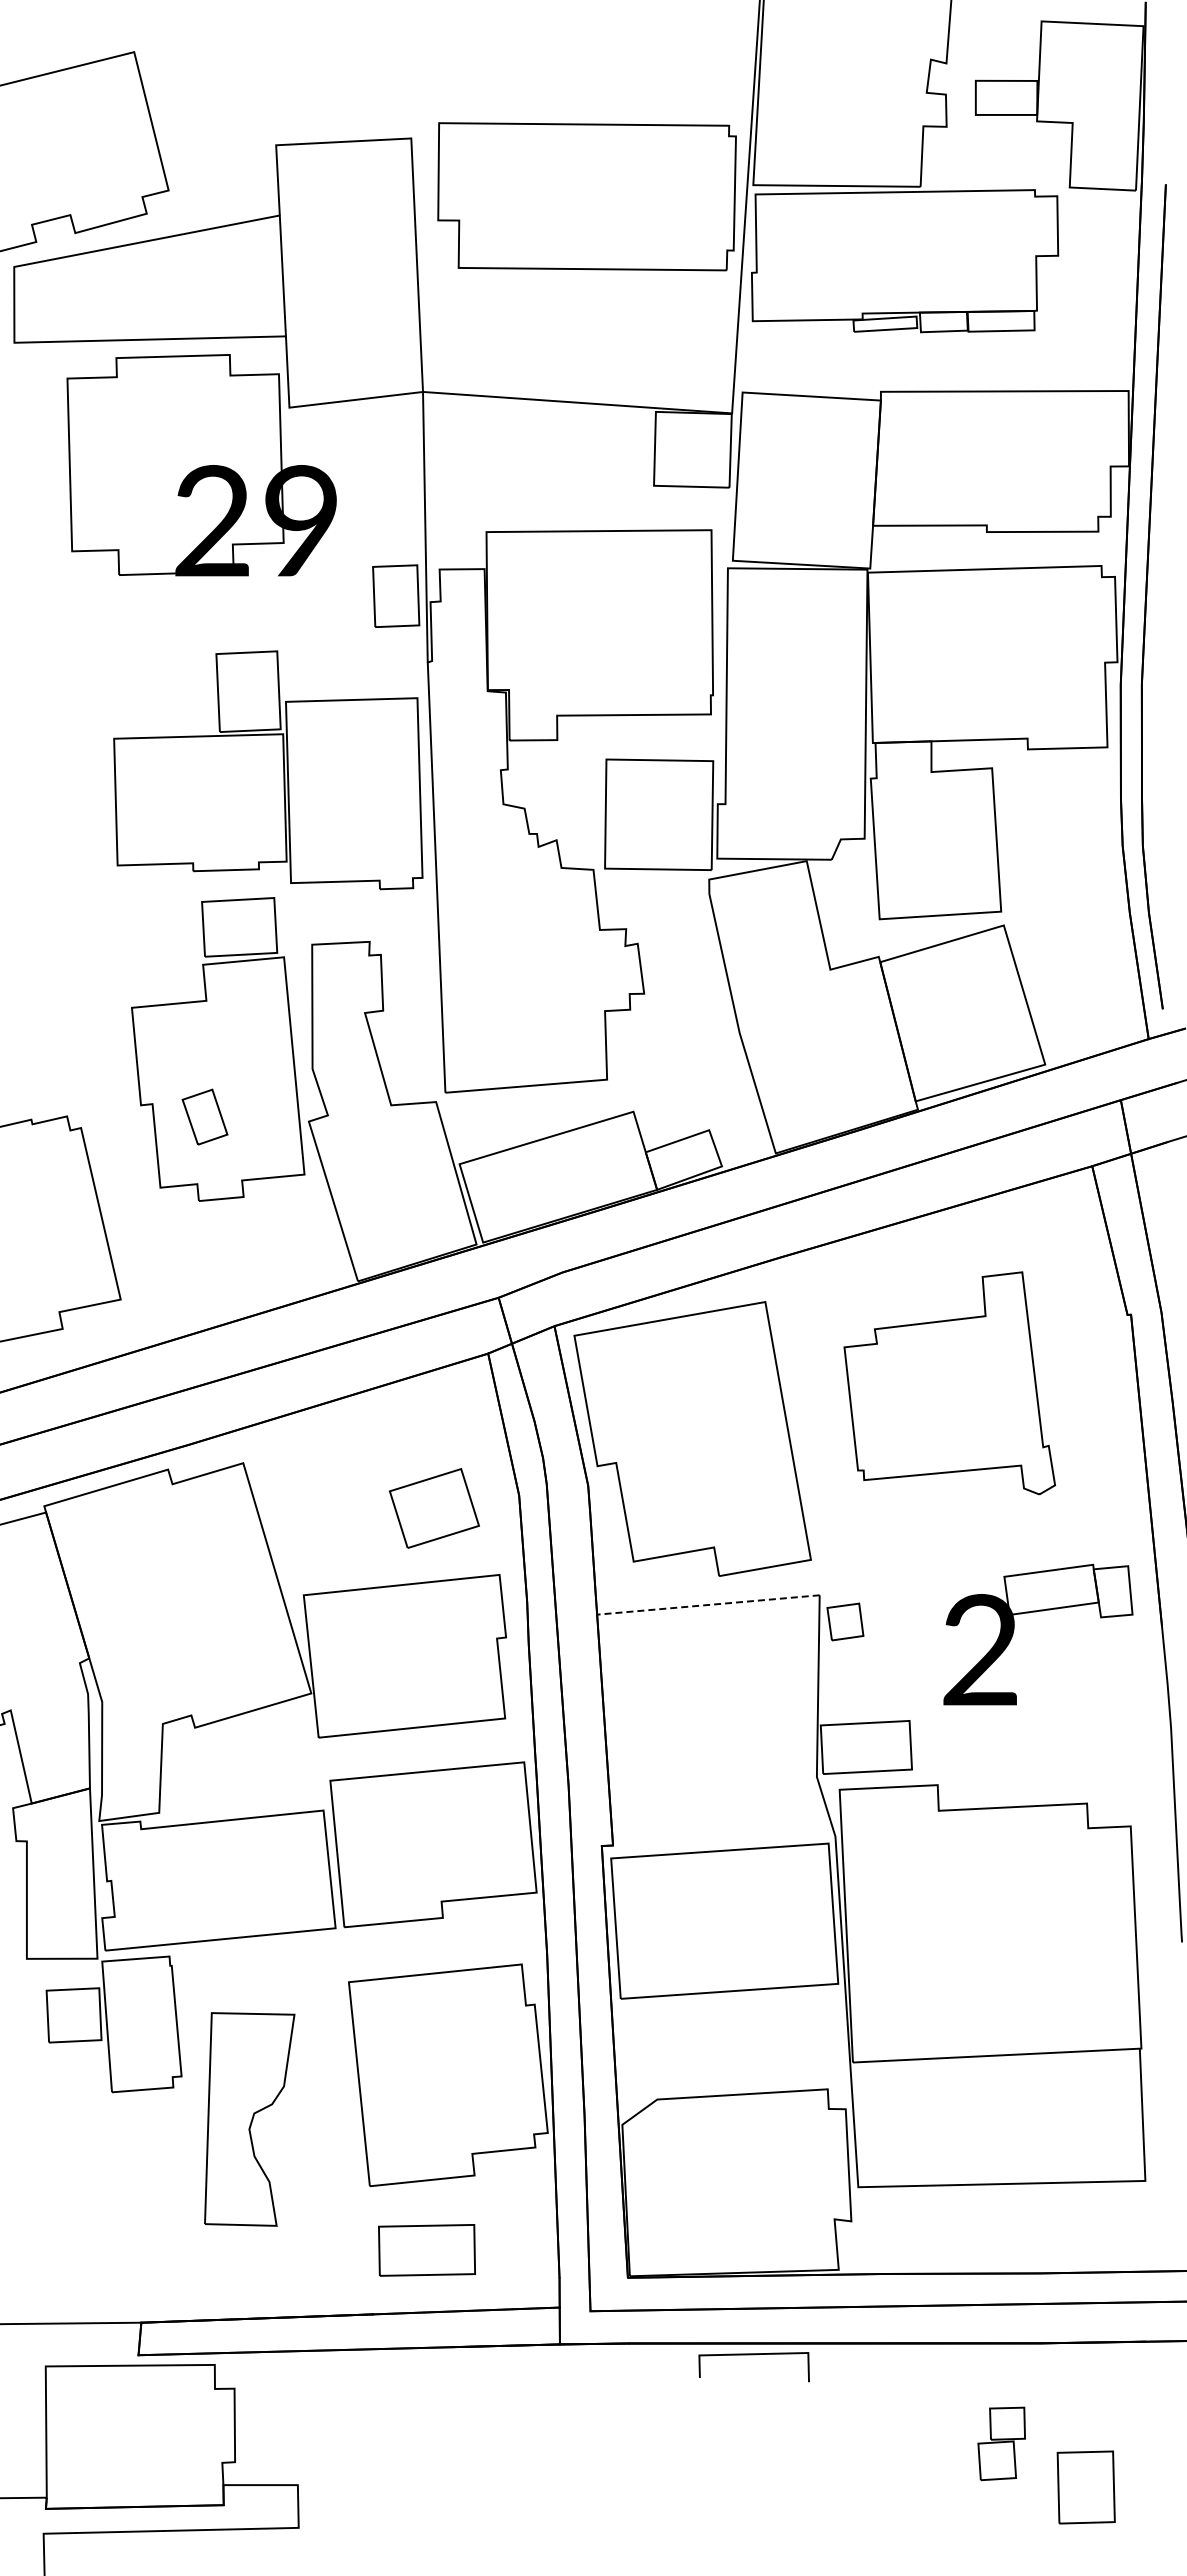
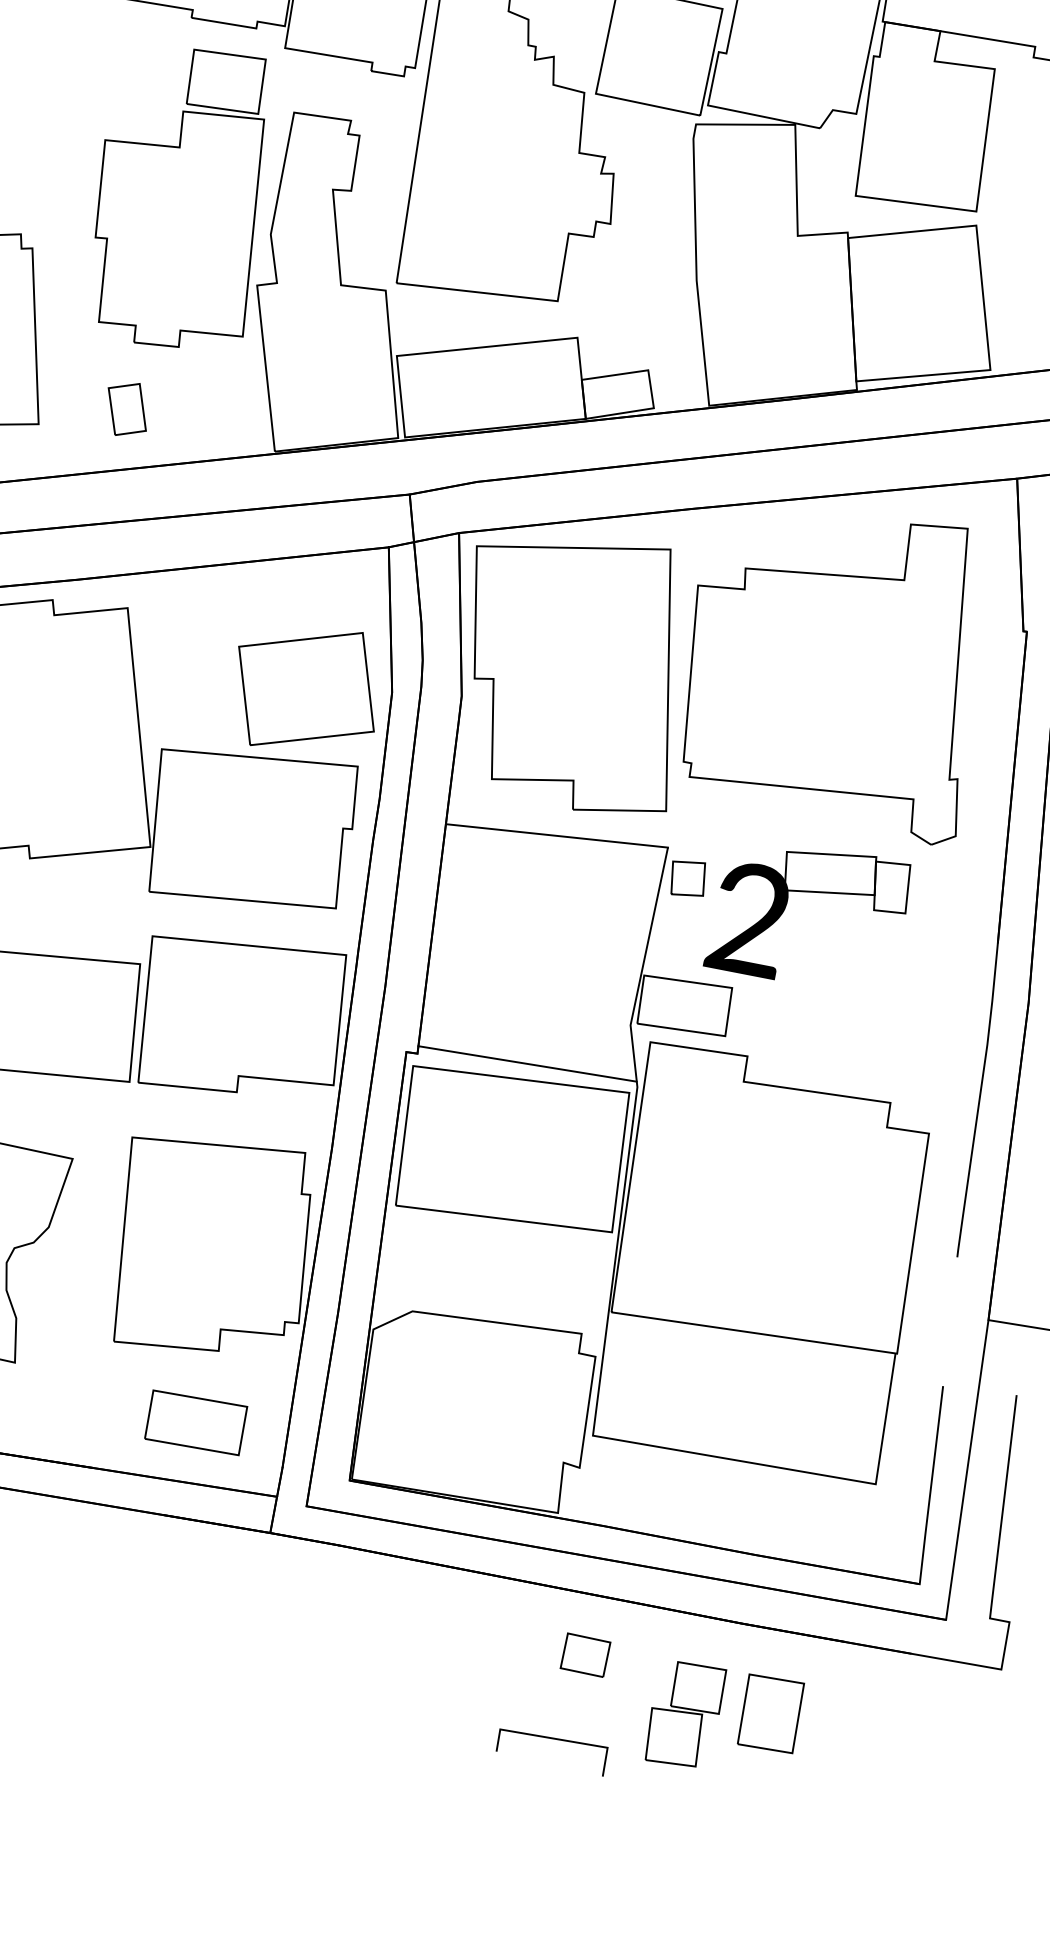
part: (204, 1116) -> (126, 408), moved
part: (949, 1382) -> (835, 663), size x1.43
part: (434, 1508) -> (306, 689), size x1.67
line: (708, 1604) -> (557, 835), dashed -> solid
part: (1036, 1612) -> (811, 893), moved
line: (722, 1834) -> (526, 1063), added
part: (426, 2250) -> (195, 1422), moved
line: (753, 2355) -> (553, 1739), moved
part: (892, 2404) -> (585, 1655), added
part: (1001, 2443) -> (684, 1714), size x1.43
part: (1085, 2487) -> (770, 1713), moved

